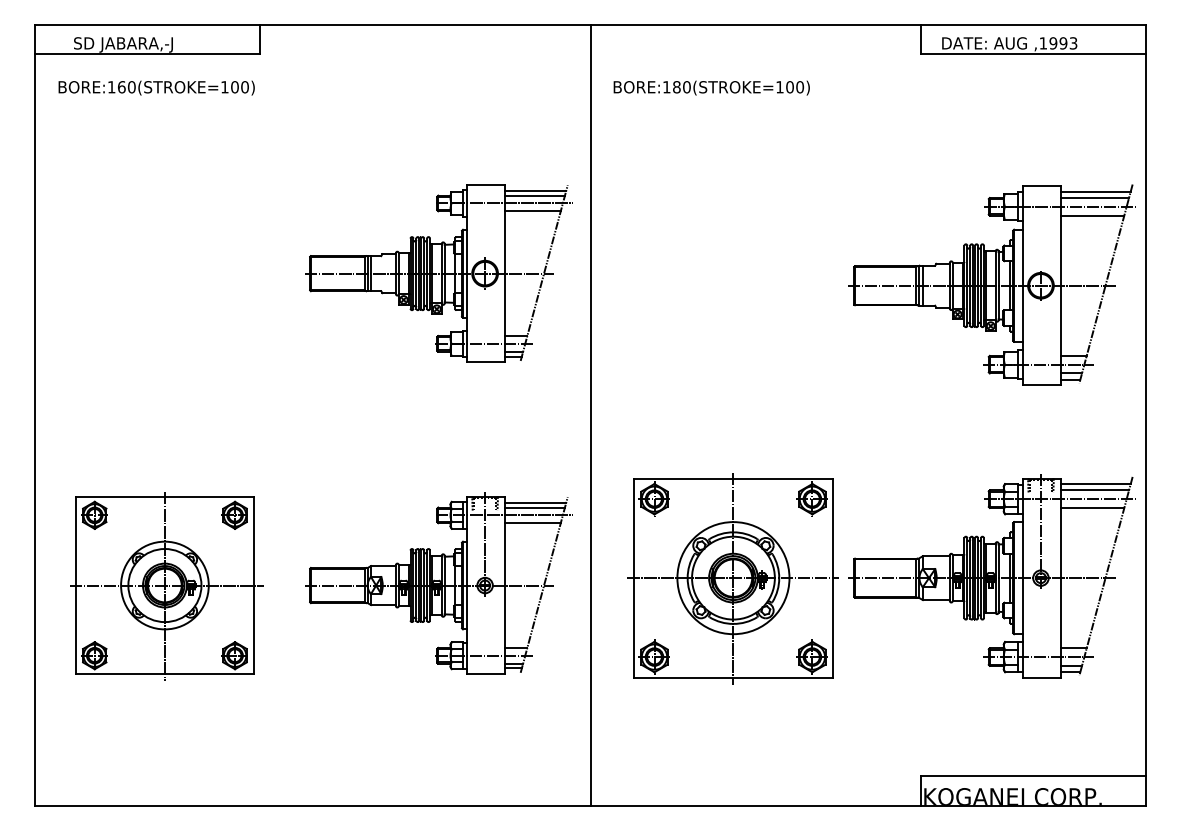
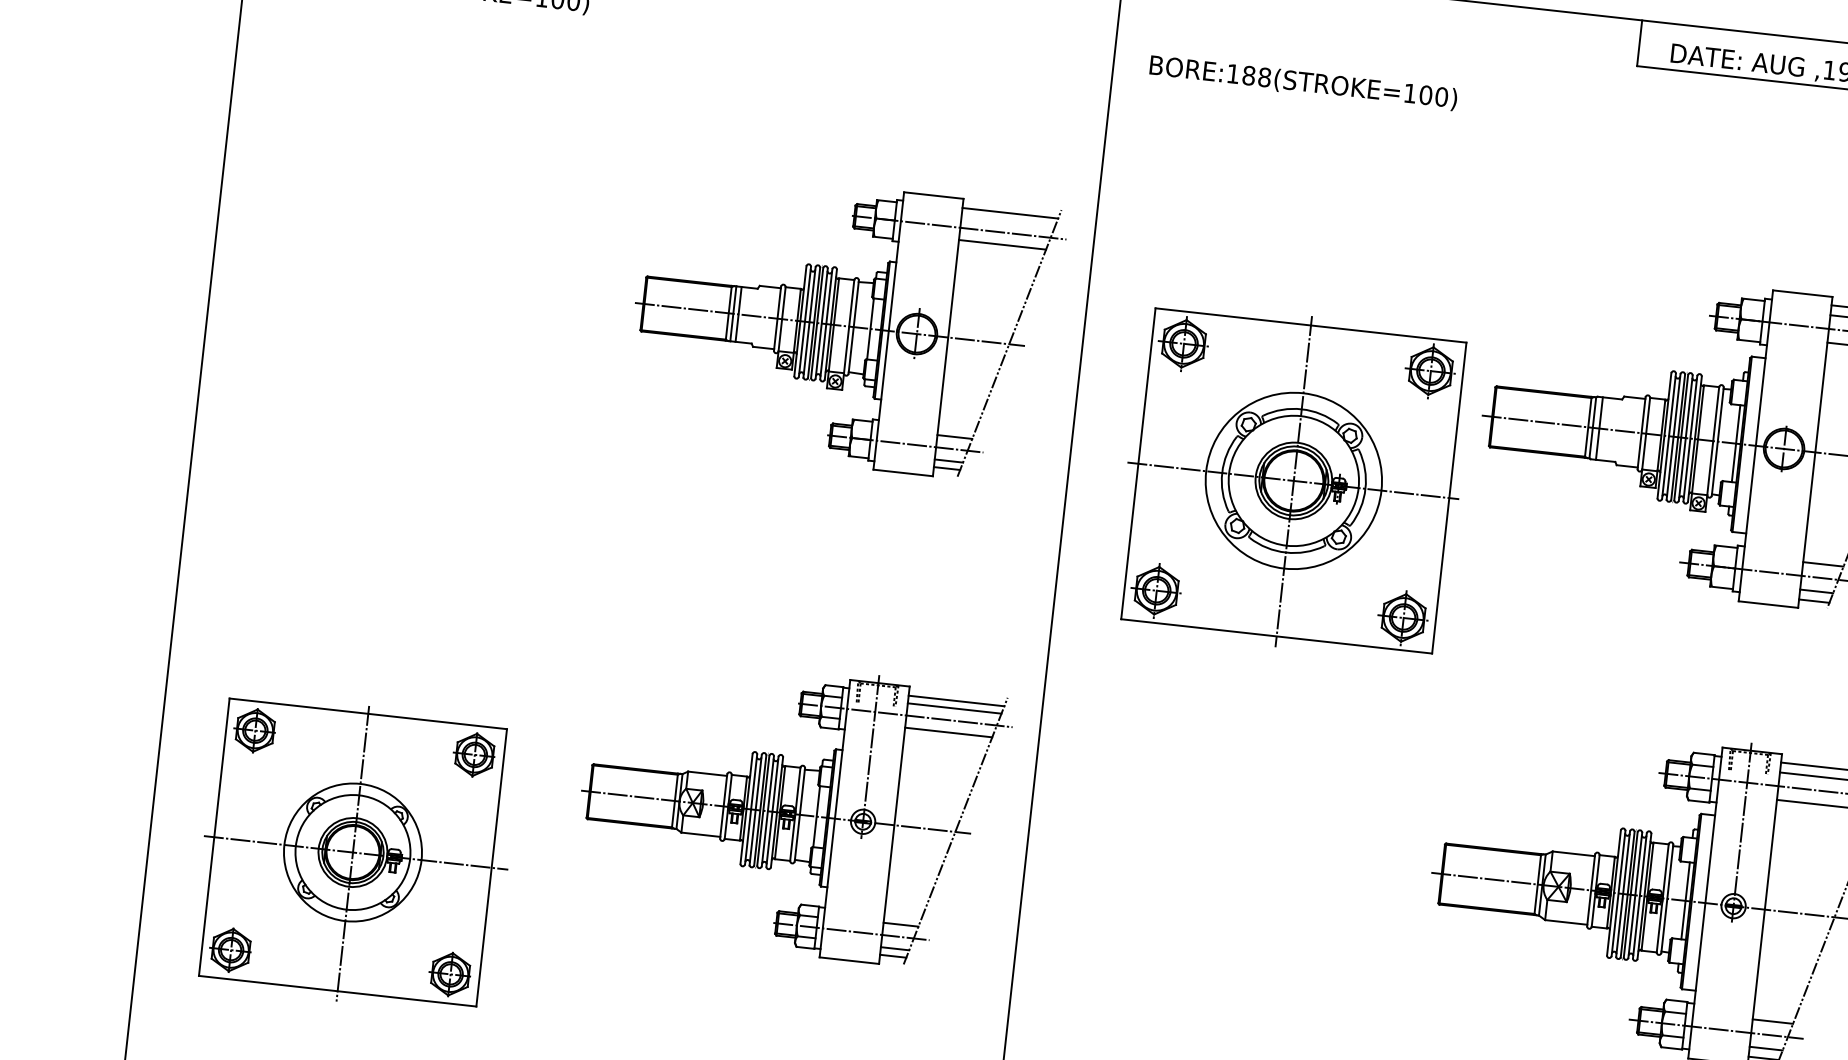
text: (686, 87) -> (1264, 77), BORE:180(STROKE=100) -> BORE:188(STROKE=100)
line: (534, 195) -> (1007, 220), removed
part: (732, 578) -> (1292, 481), moved
part: (166, 586) -> (355, 854), moved

